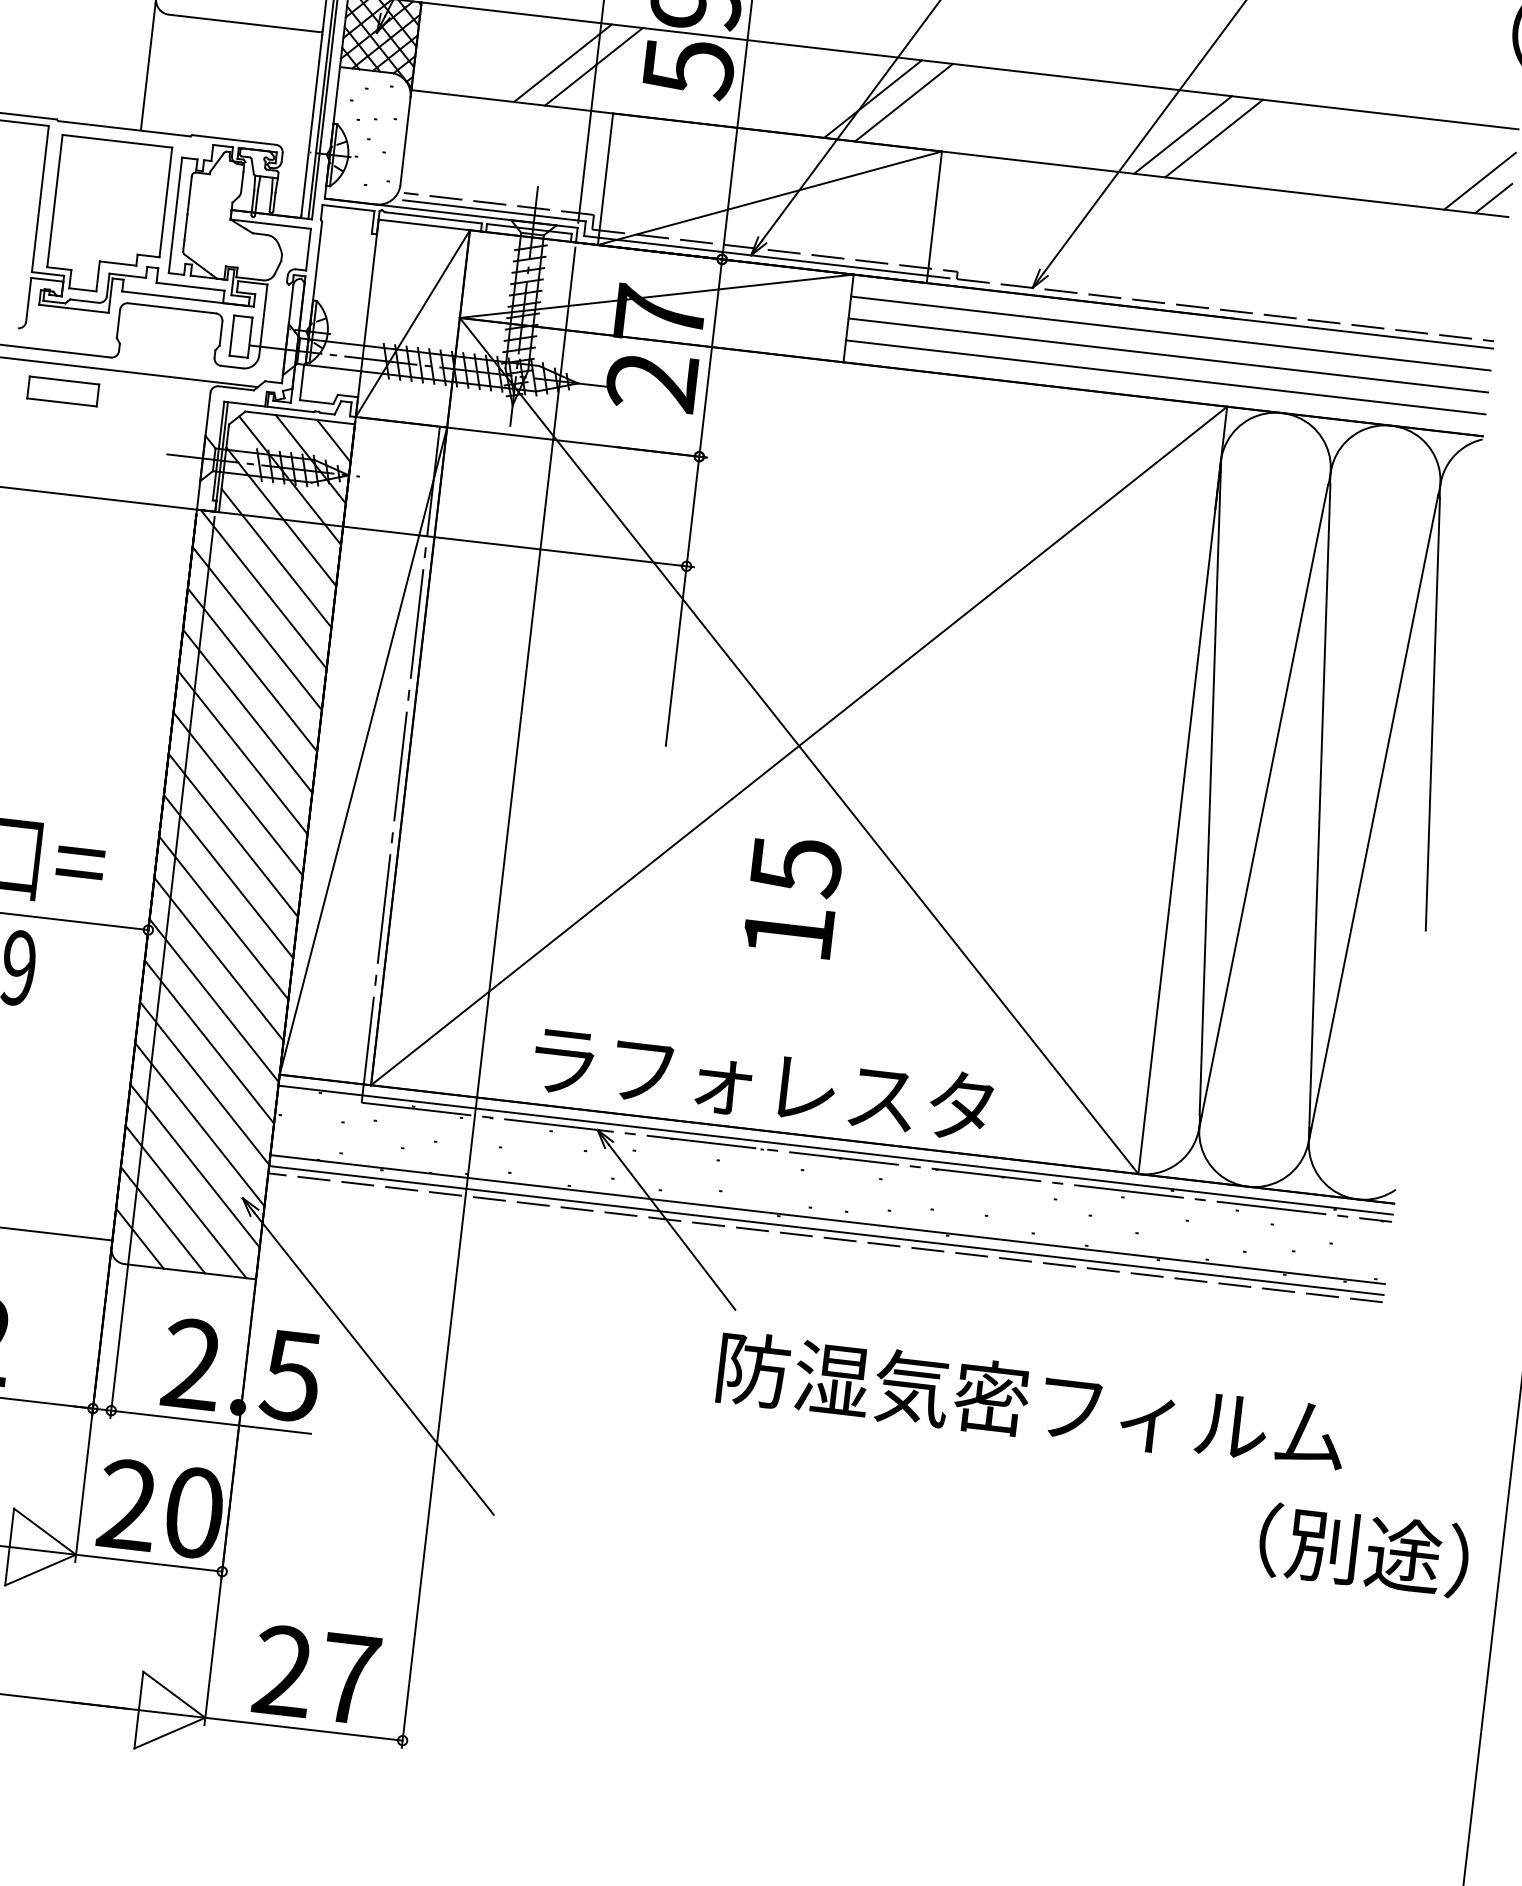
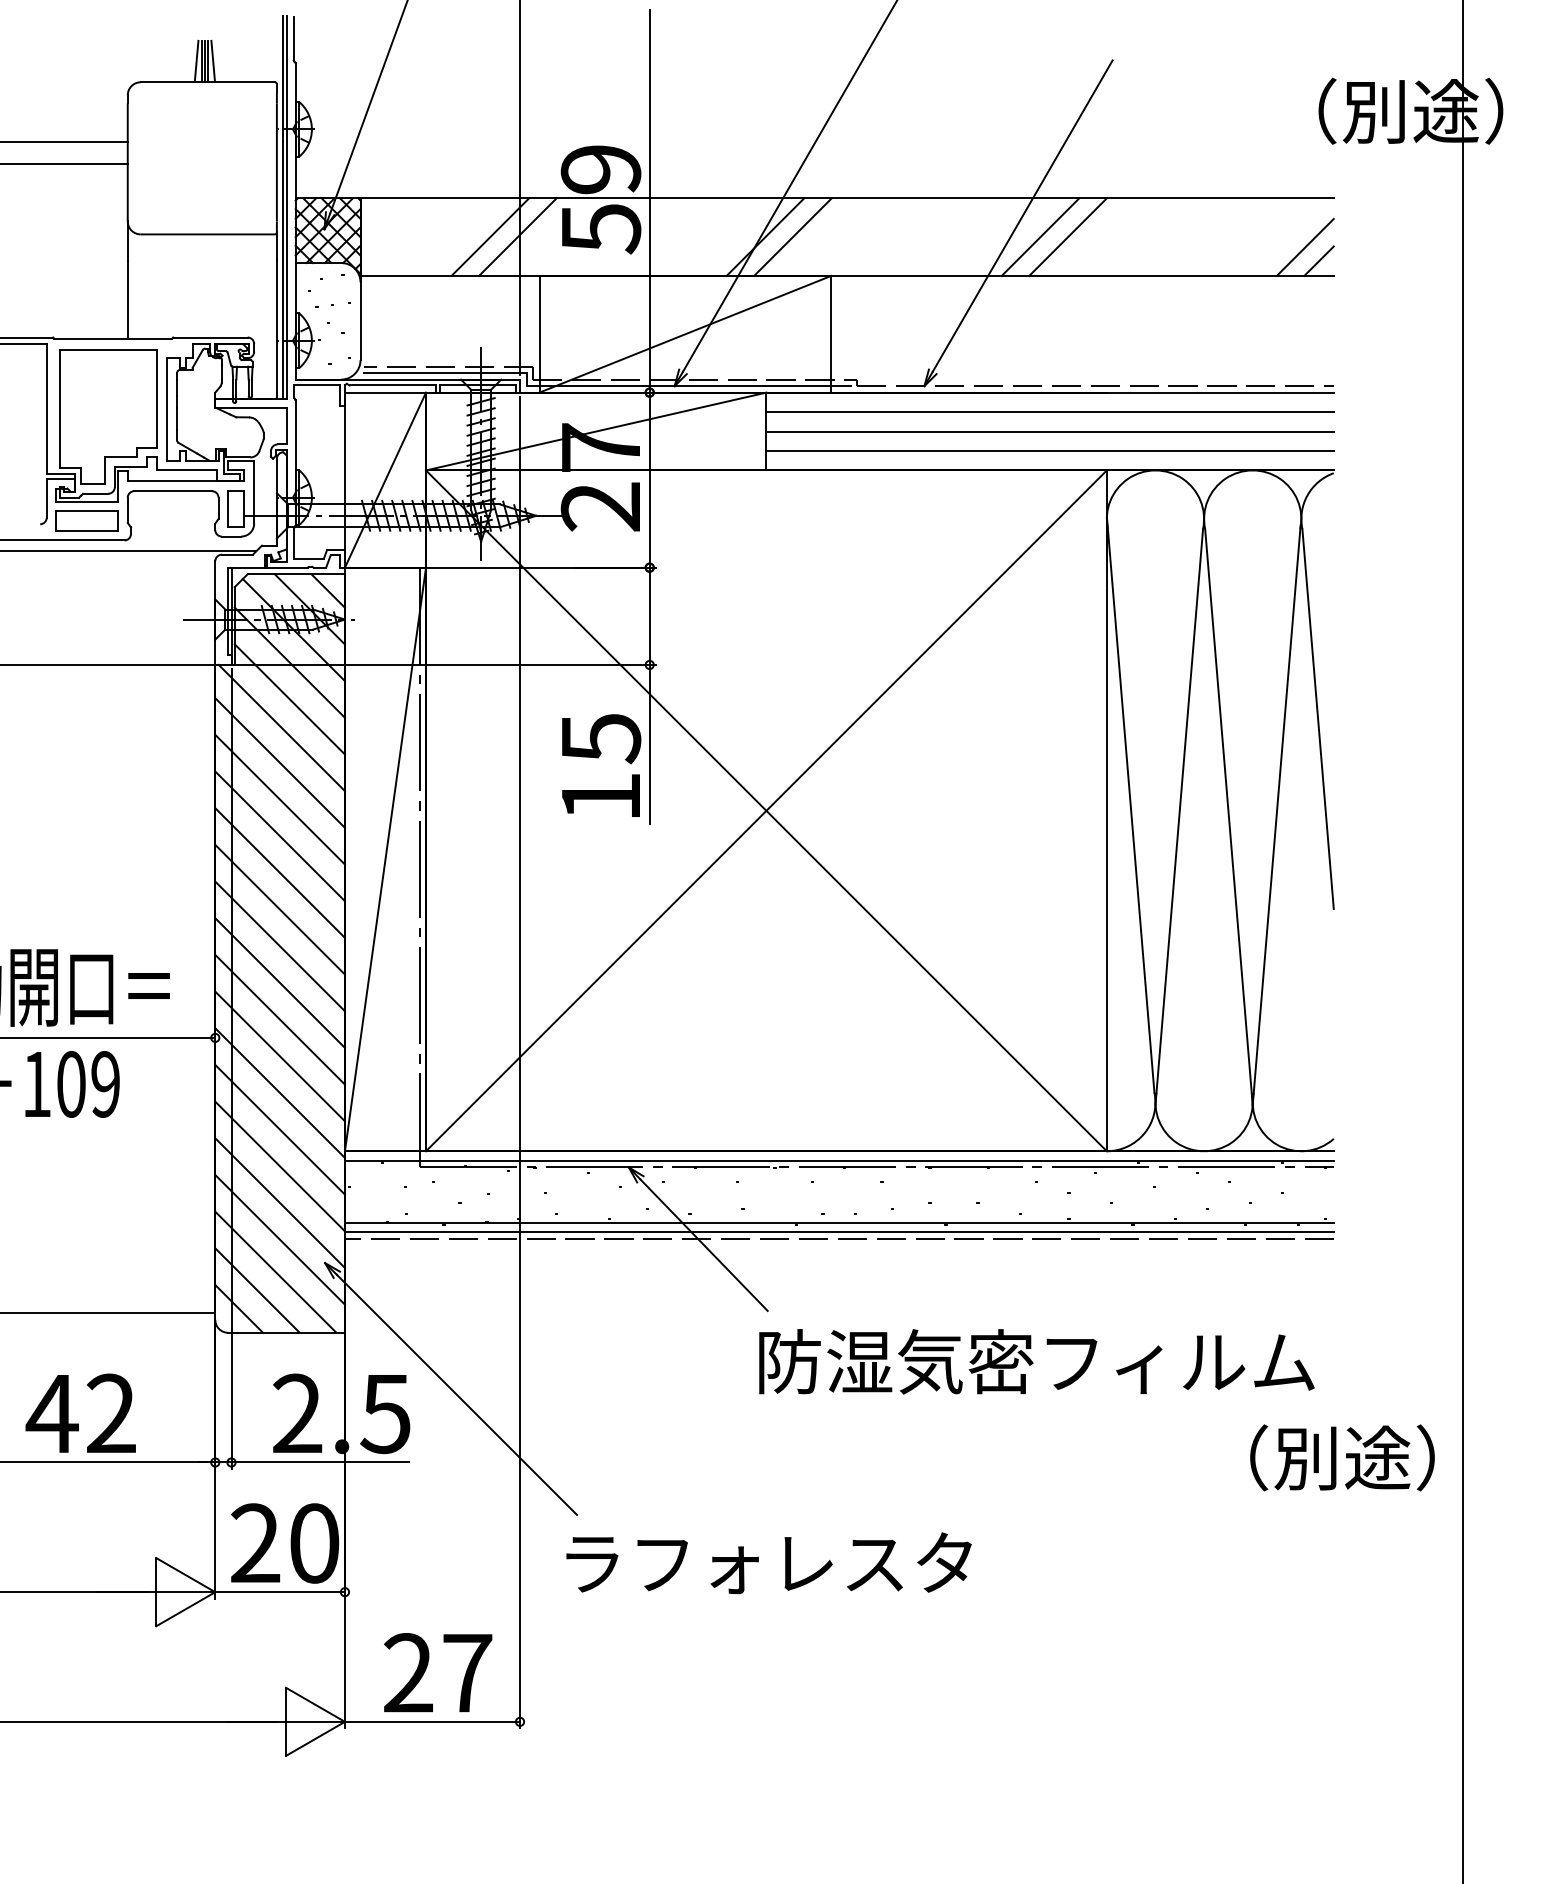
part: (62, 390) -> (86, 520), moved
text: (793, 896) -> (601, 765), moved
text: (762, 1083) -> (768, 1563), moved

